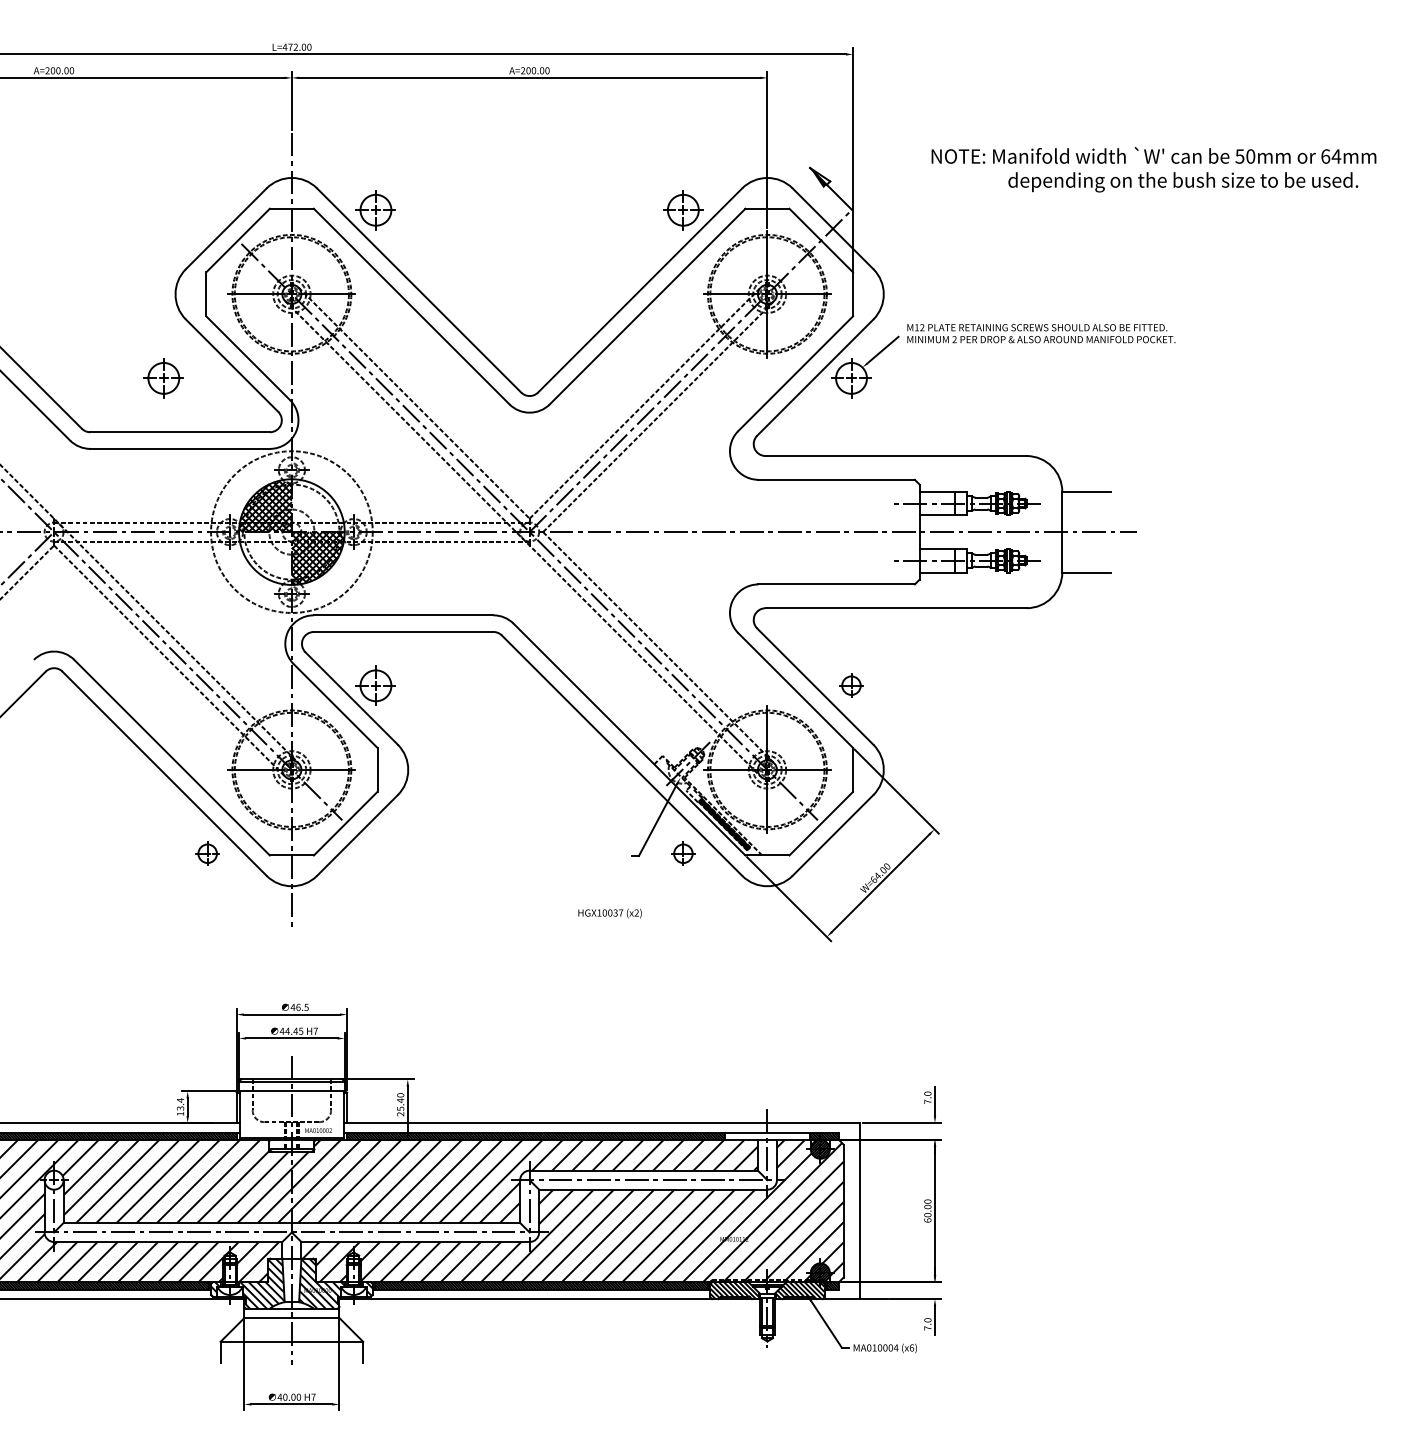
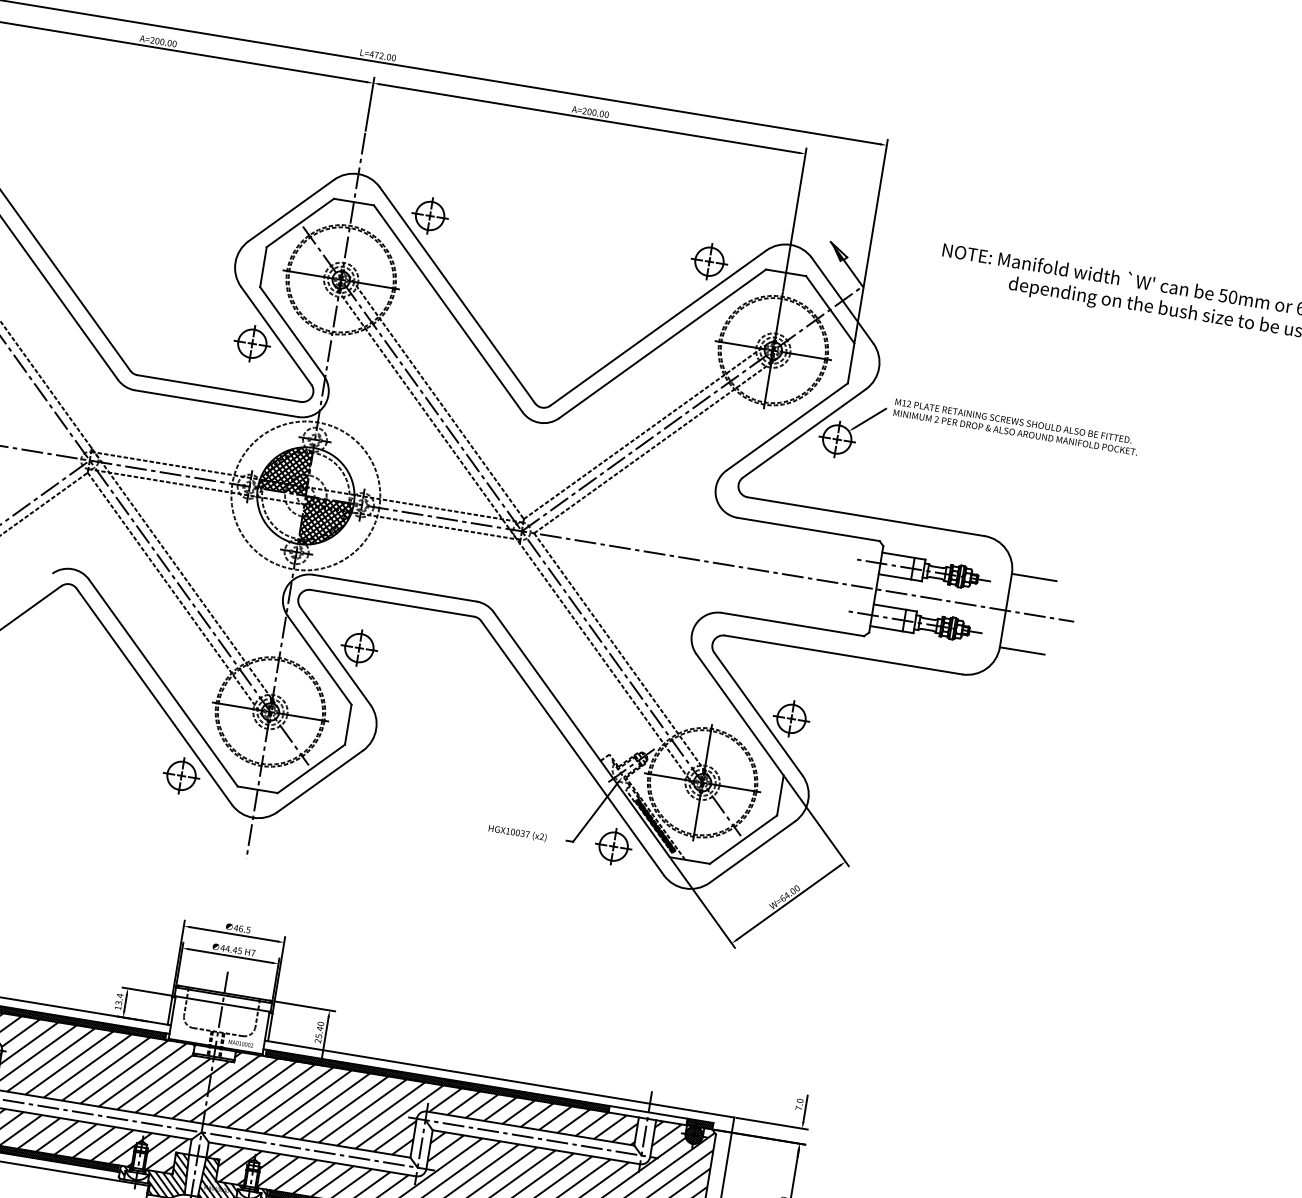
part: (163, 378) -> (252, 343), moved
part: (851, 685) -> (791, 718), size x1.67
part: (207, 853) -> (181, 775), size x1.67
part: (683, 853) -> (613, 846), size x1.67
text: (609, 913) -> (517, 833), moved

